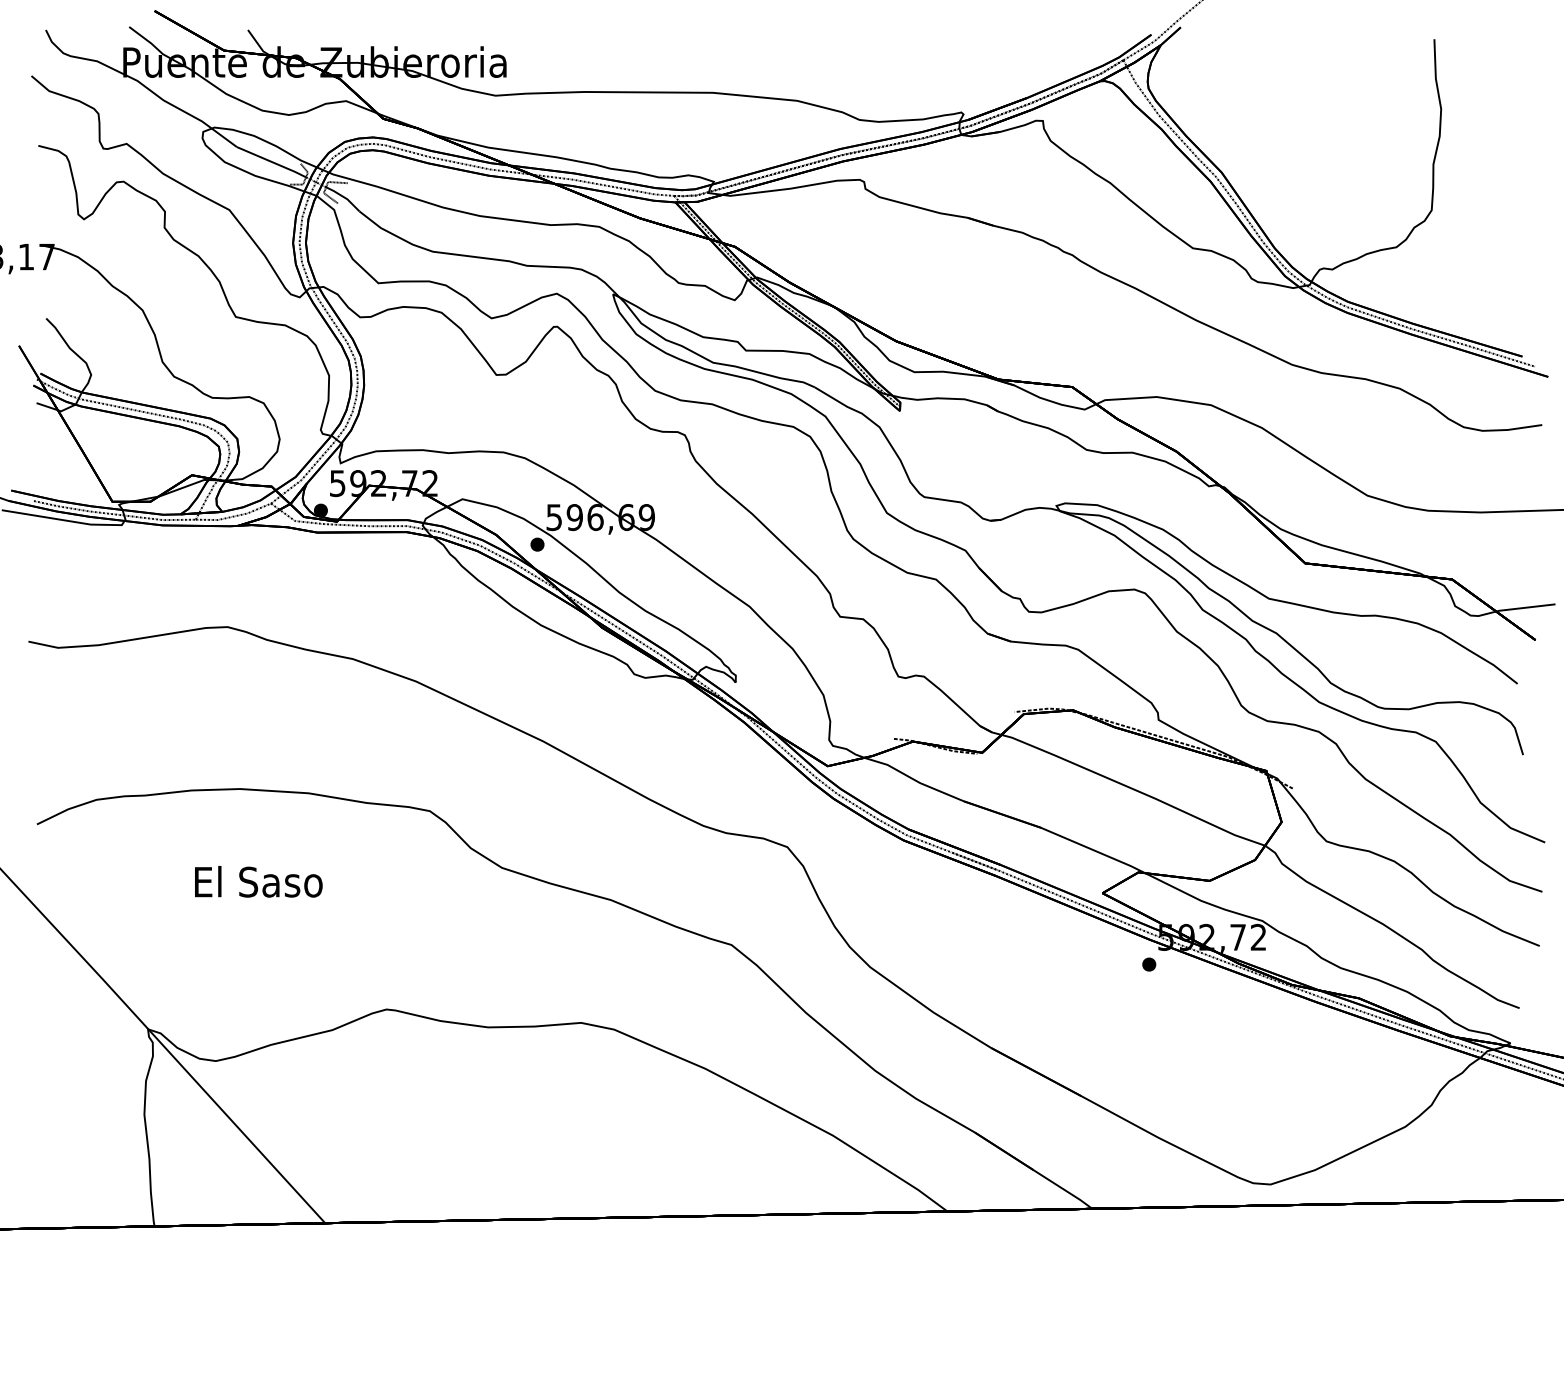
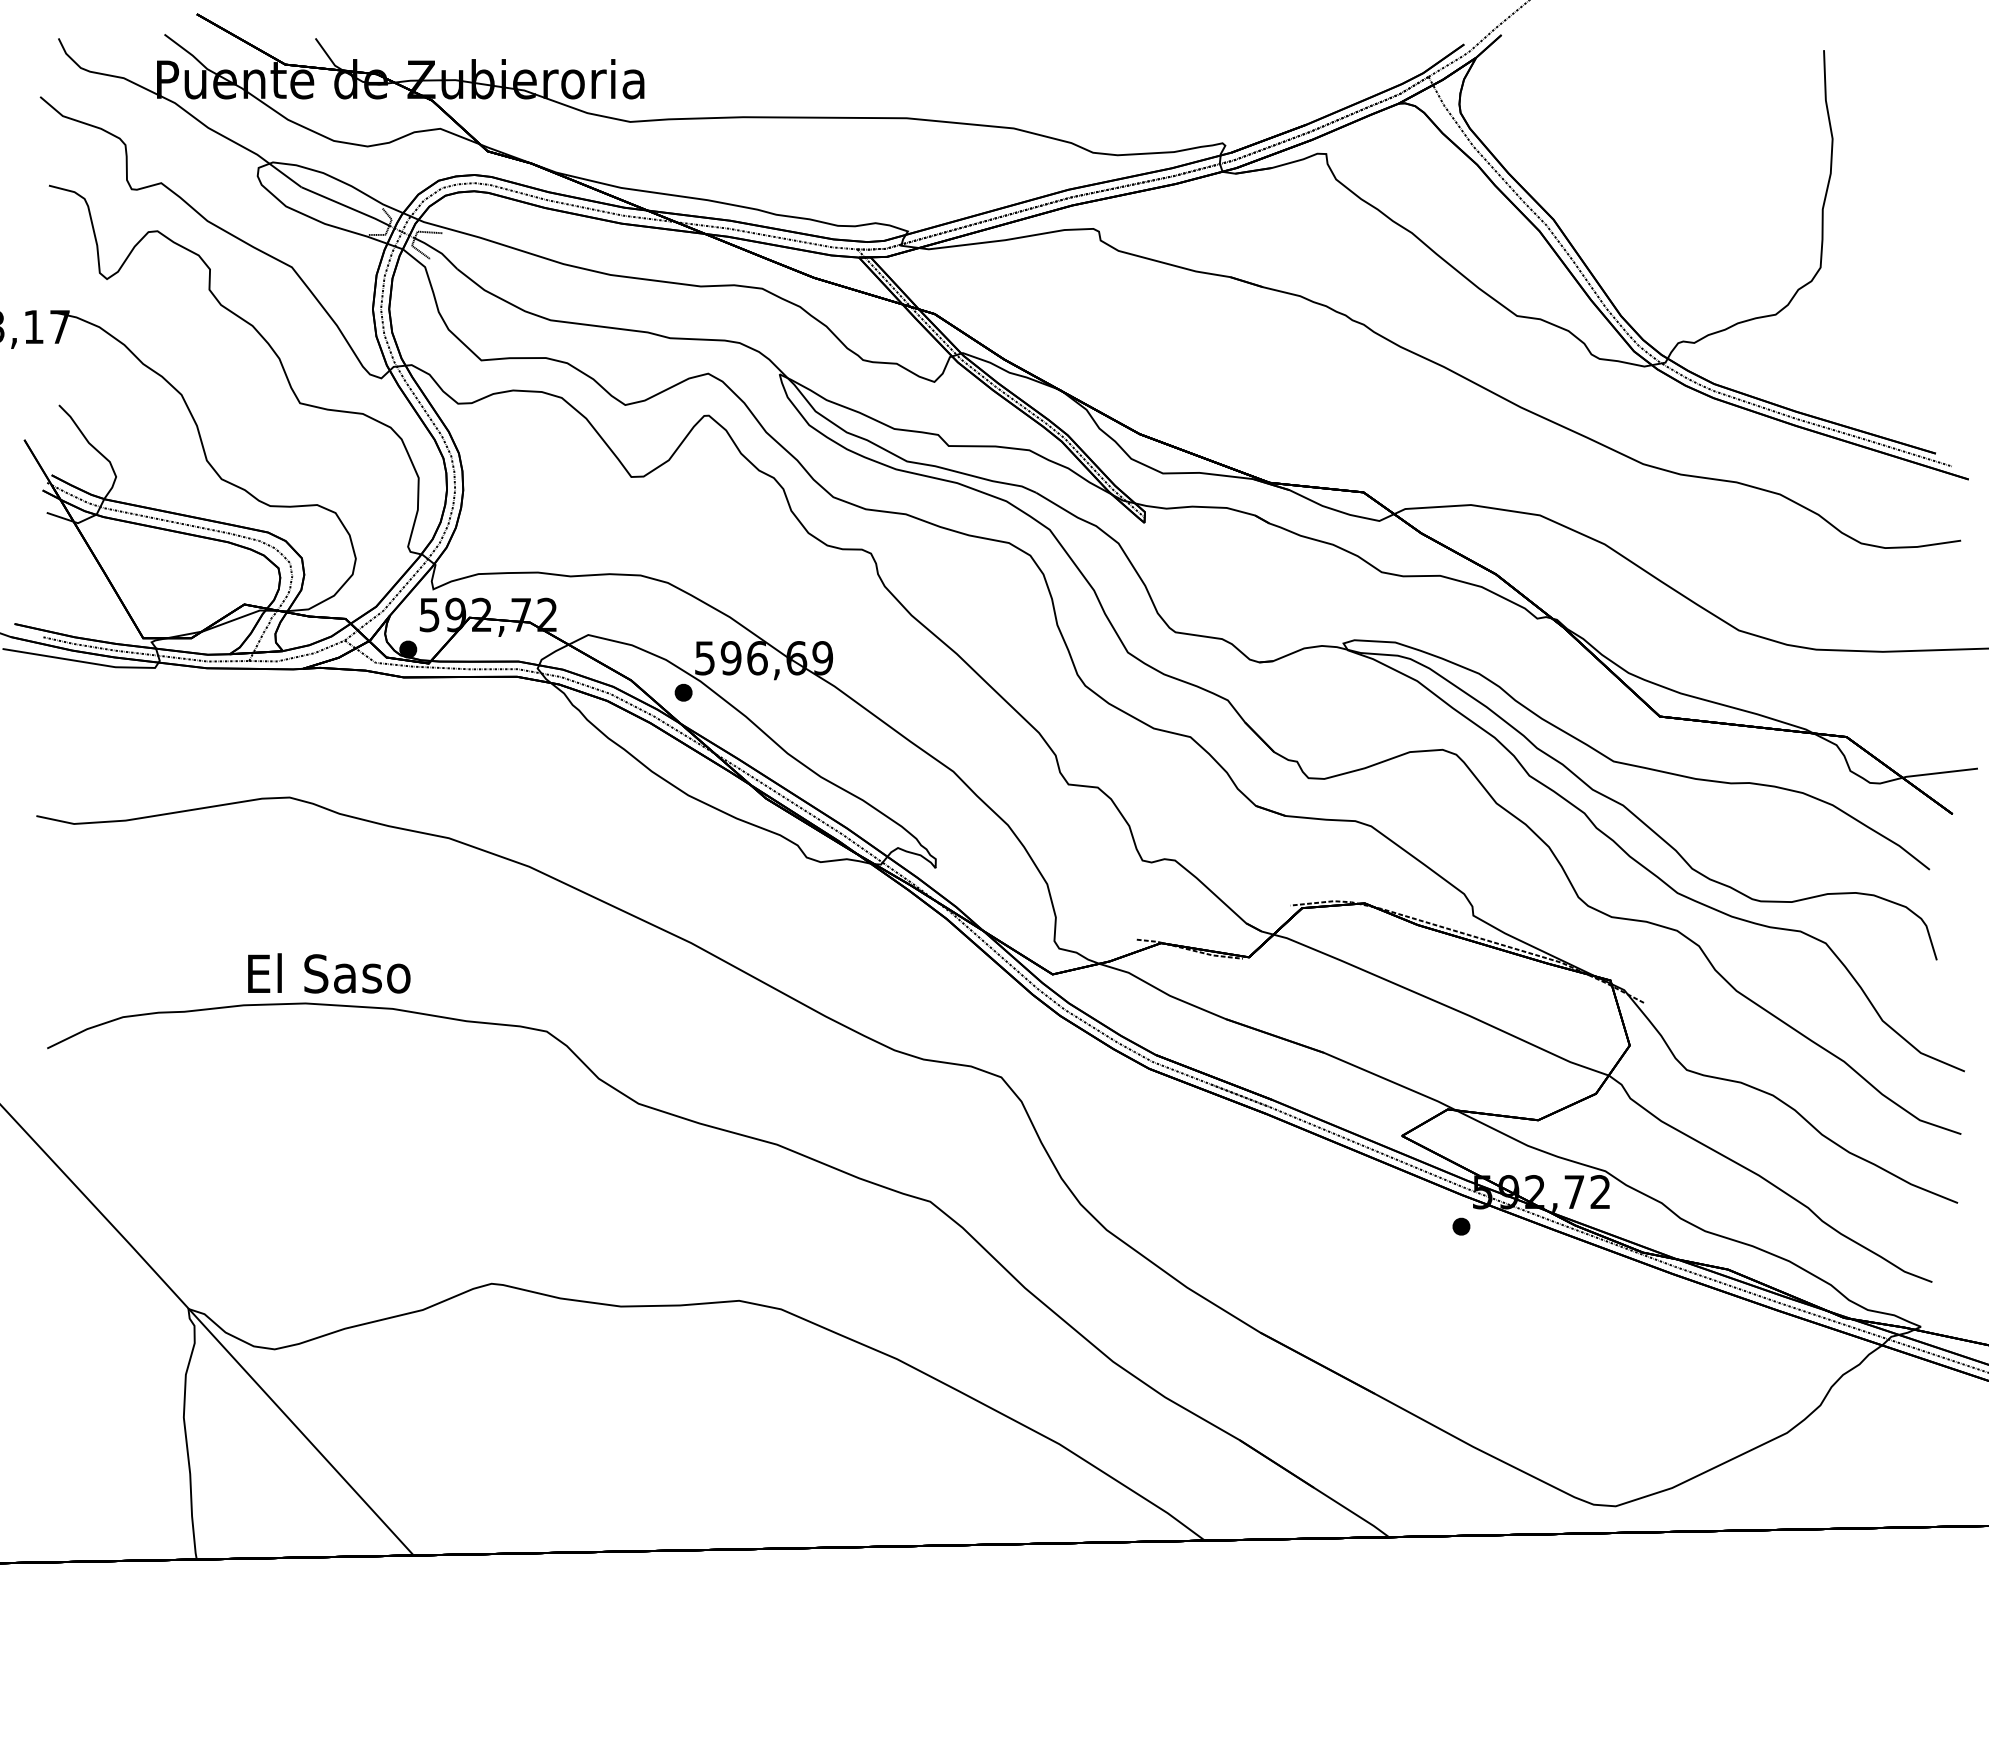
text: (258, 881) -> (329, 973), moved

